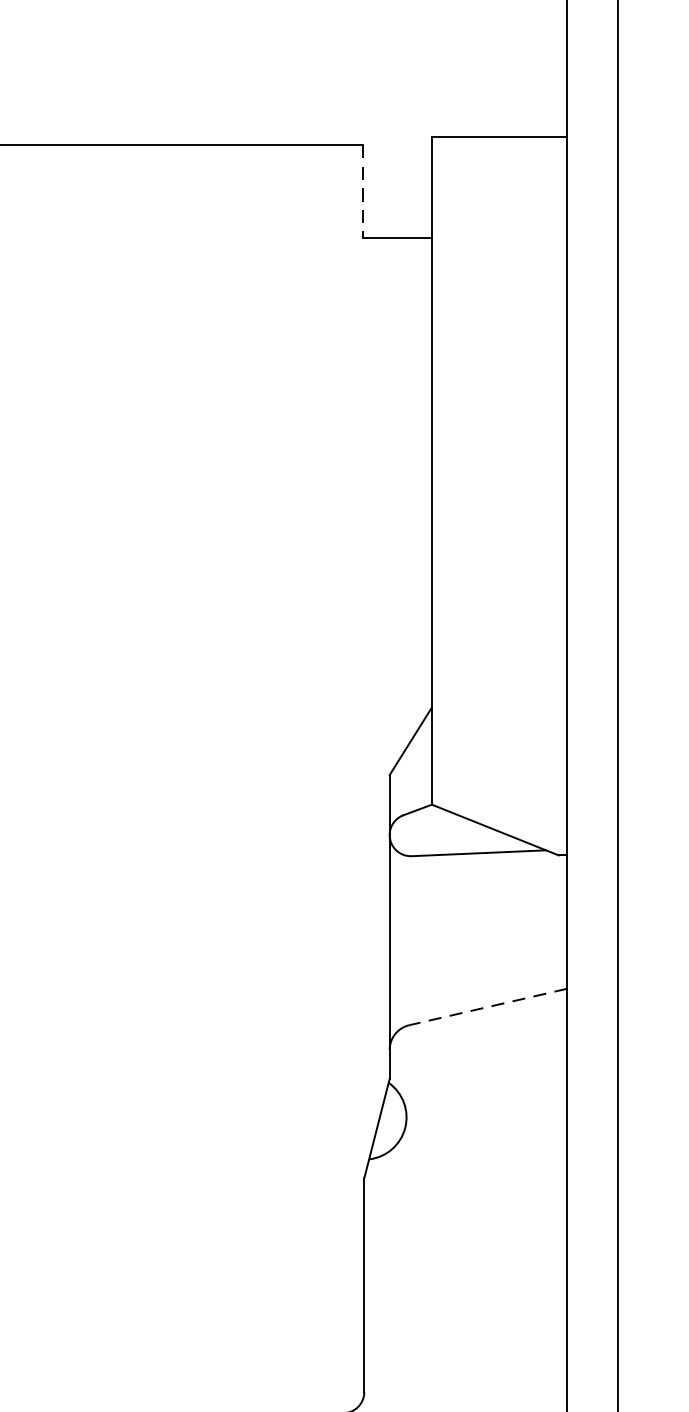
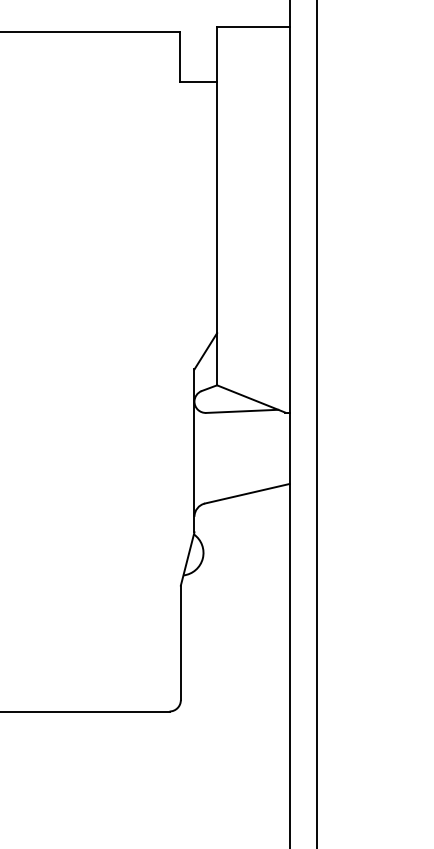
line: (361, 191) -> (179, 56), dashed -> solid
line: (486, 1006) -> (246, 493), dashed -> solid

